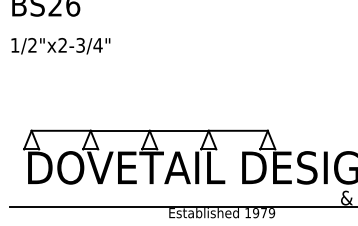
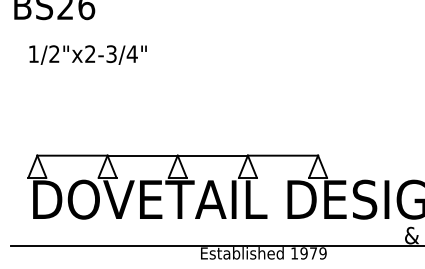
text: (60, 45) -> (87, 54), moved

